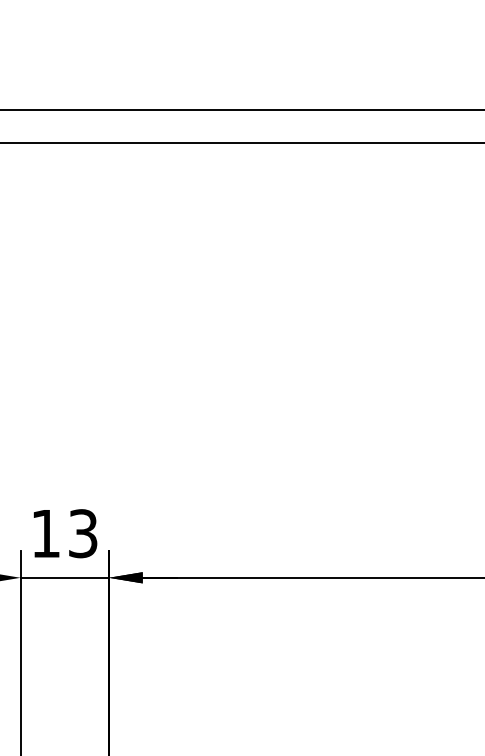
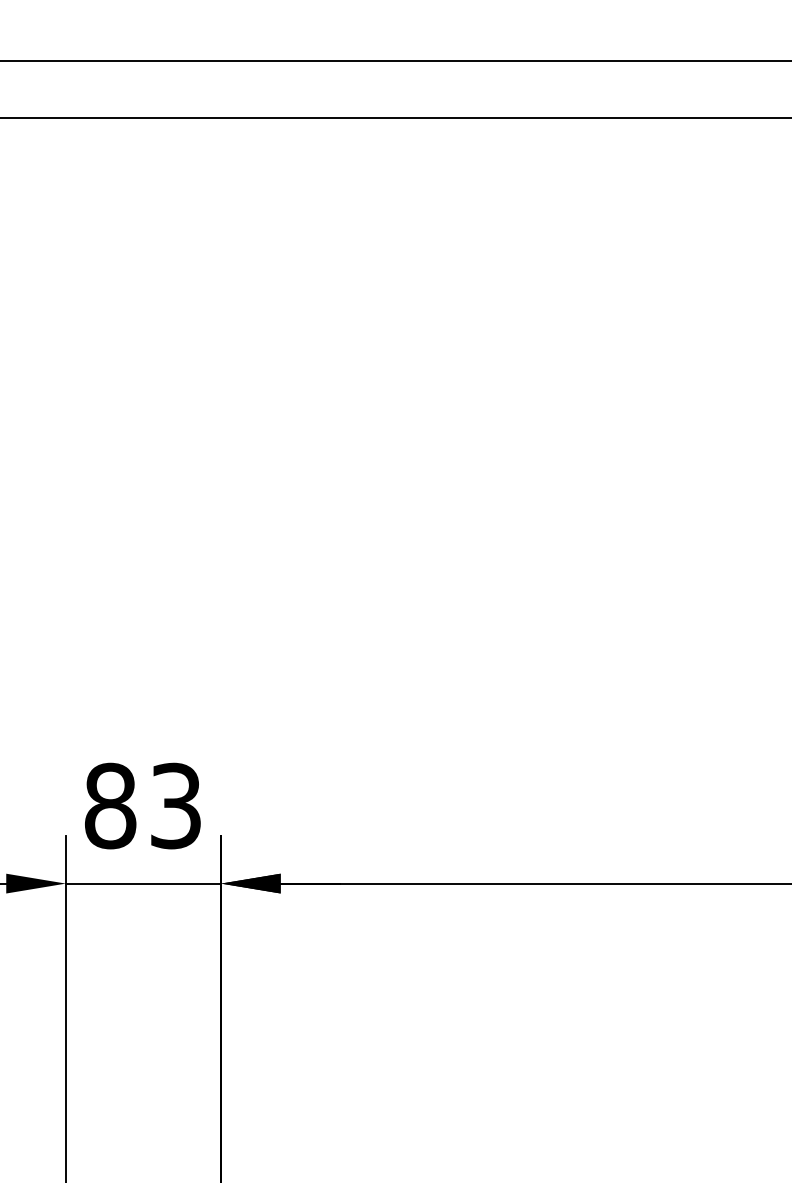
text: (45, 533) -> (109, 805), 13 -> 83

